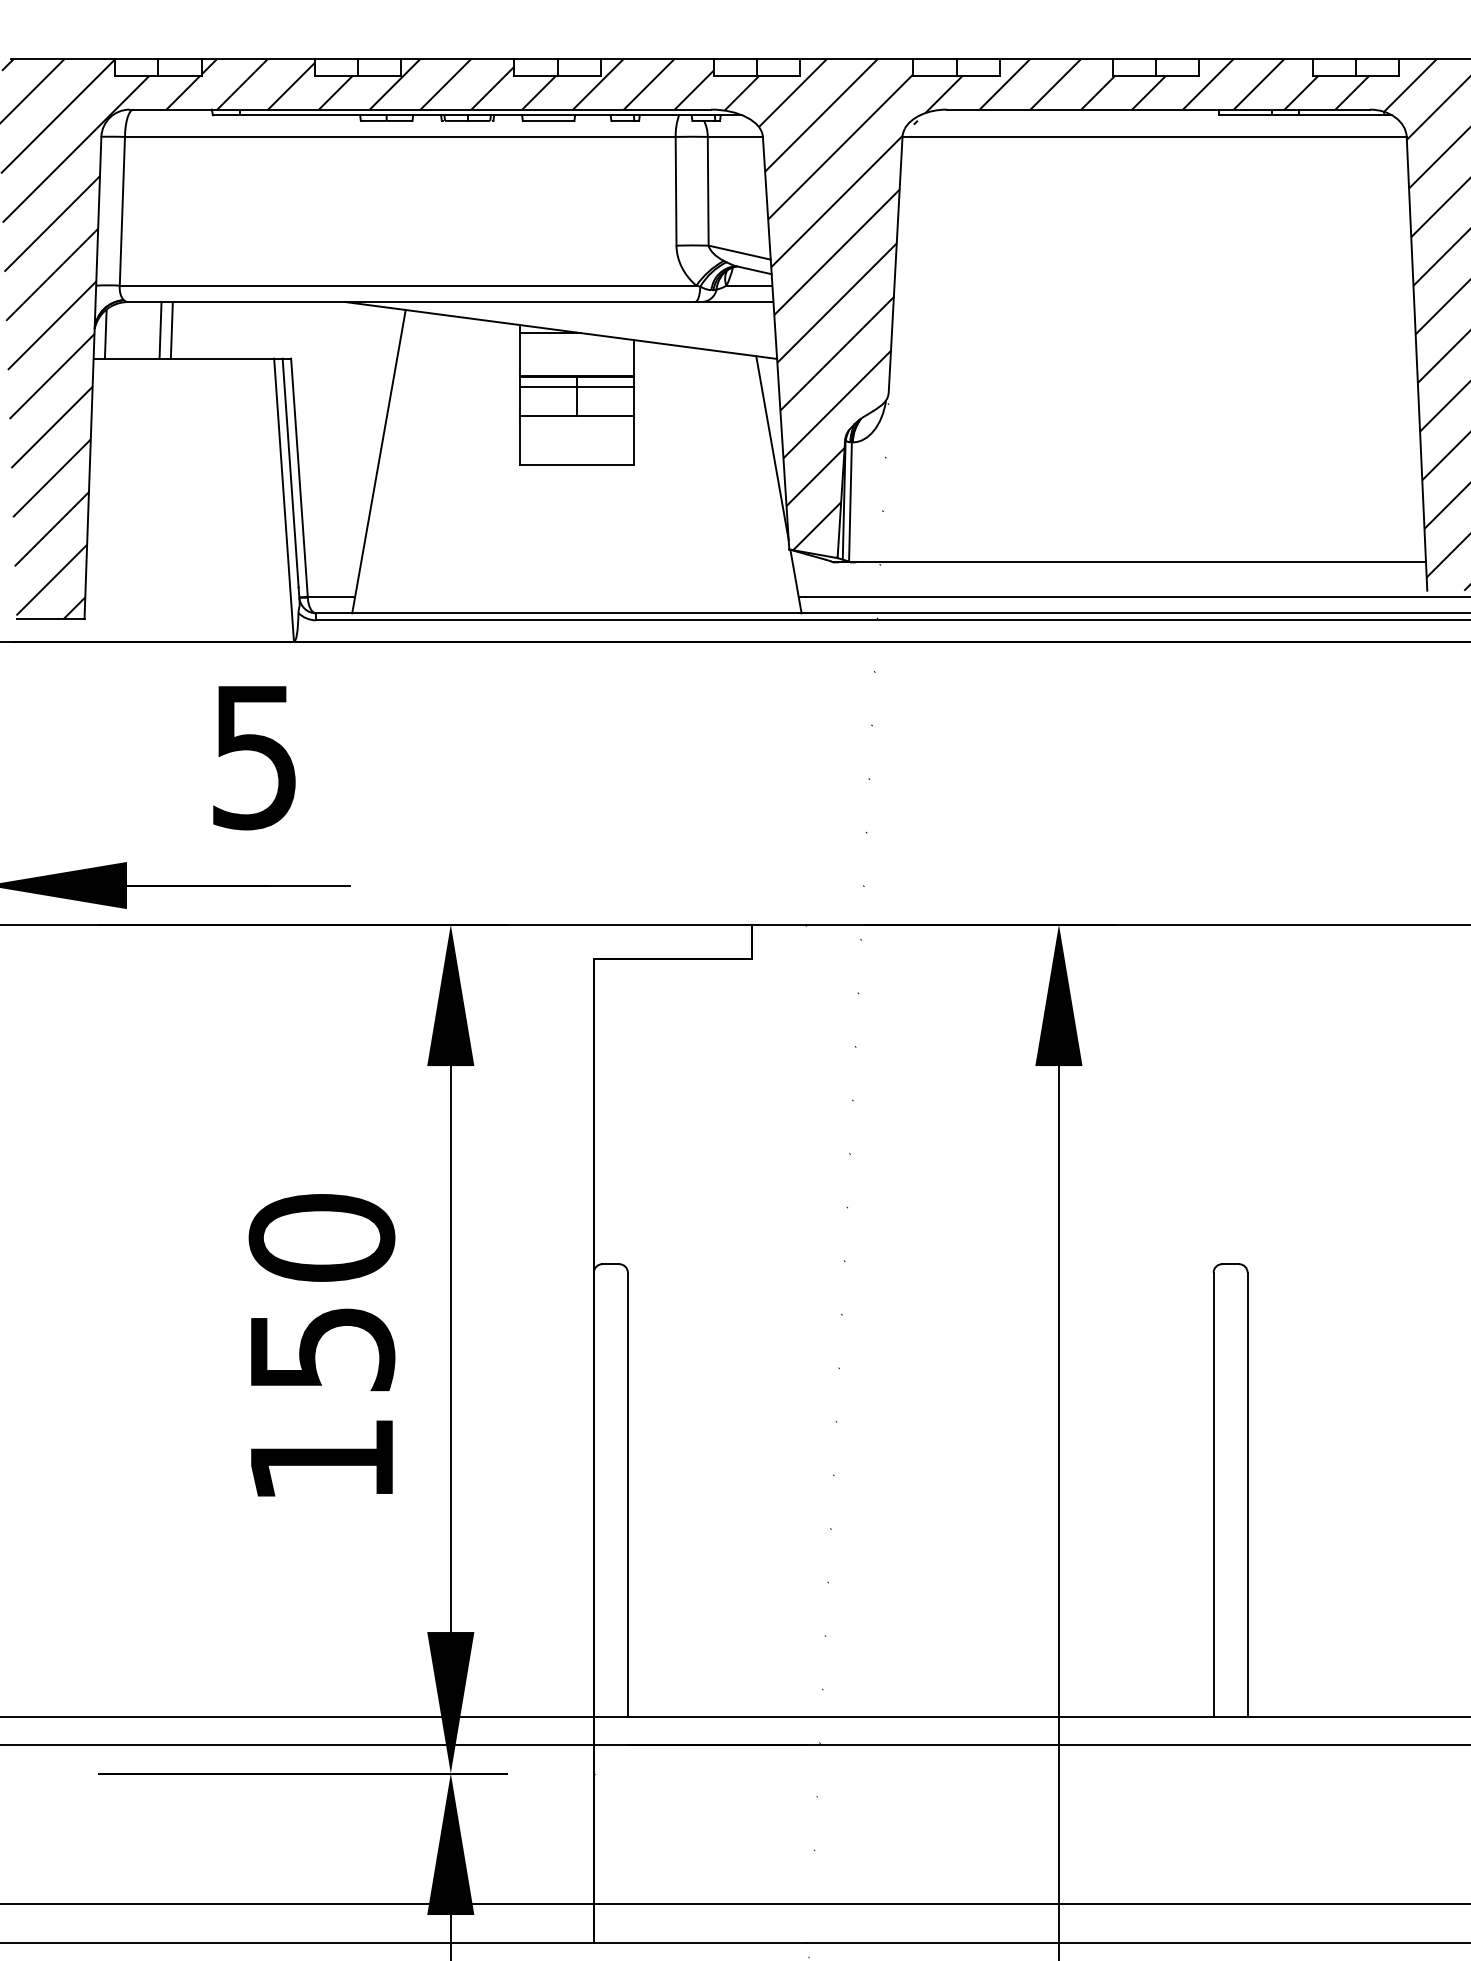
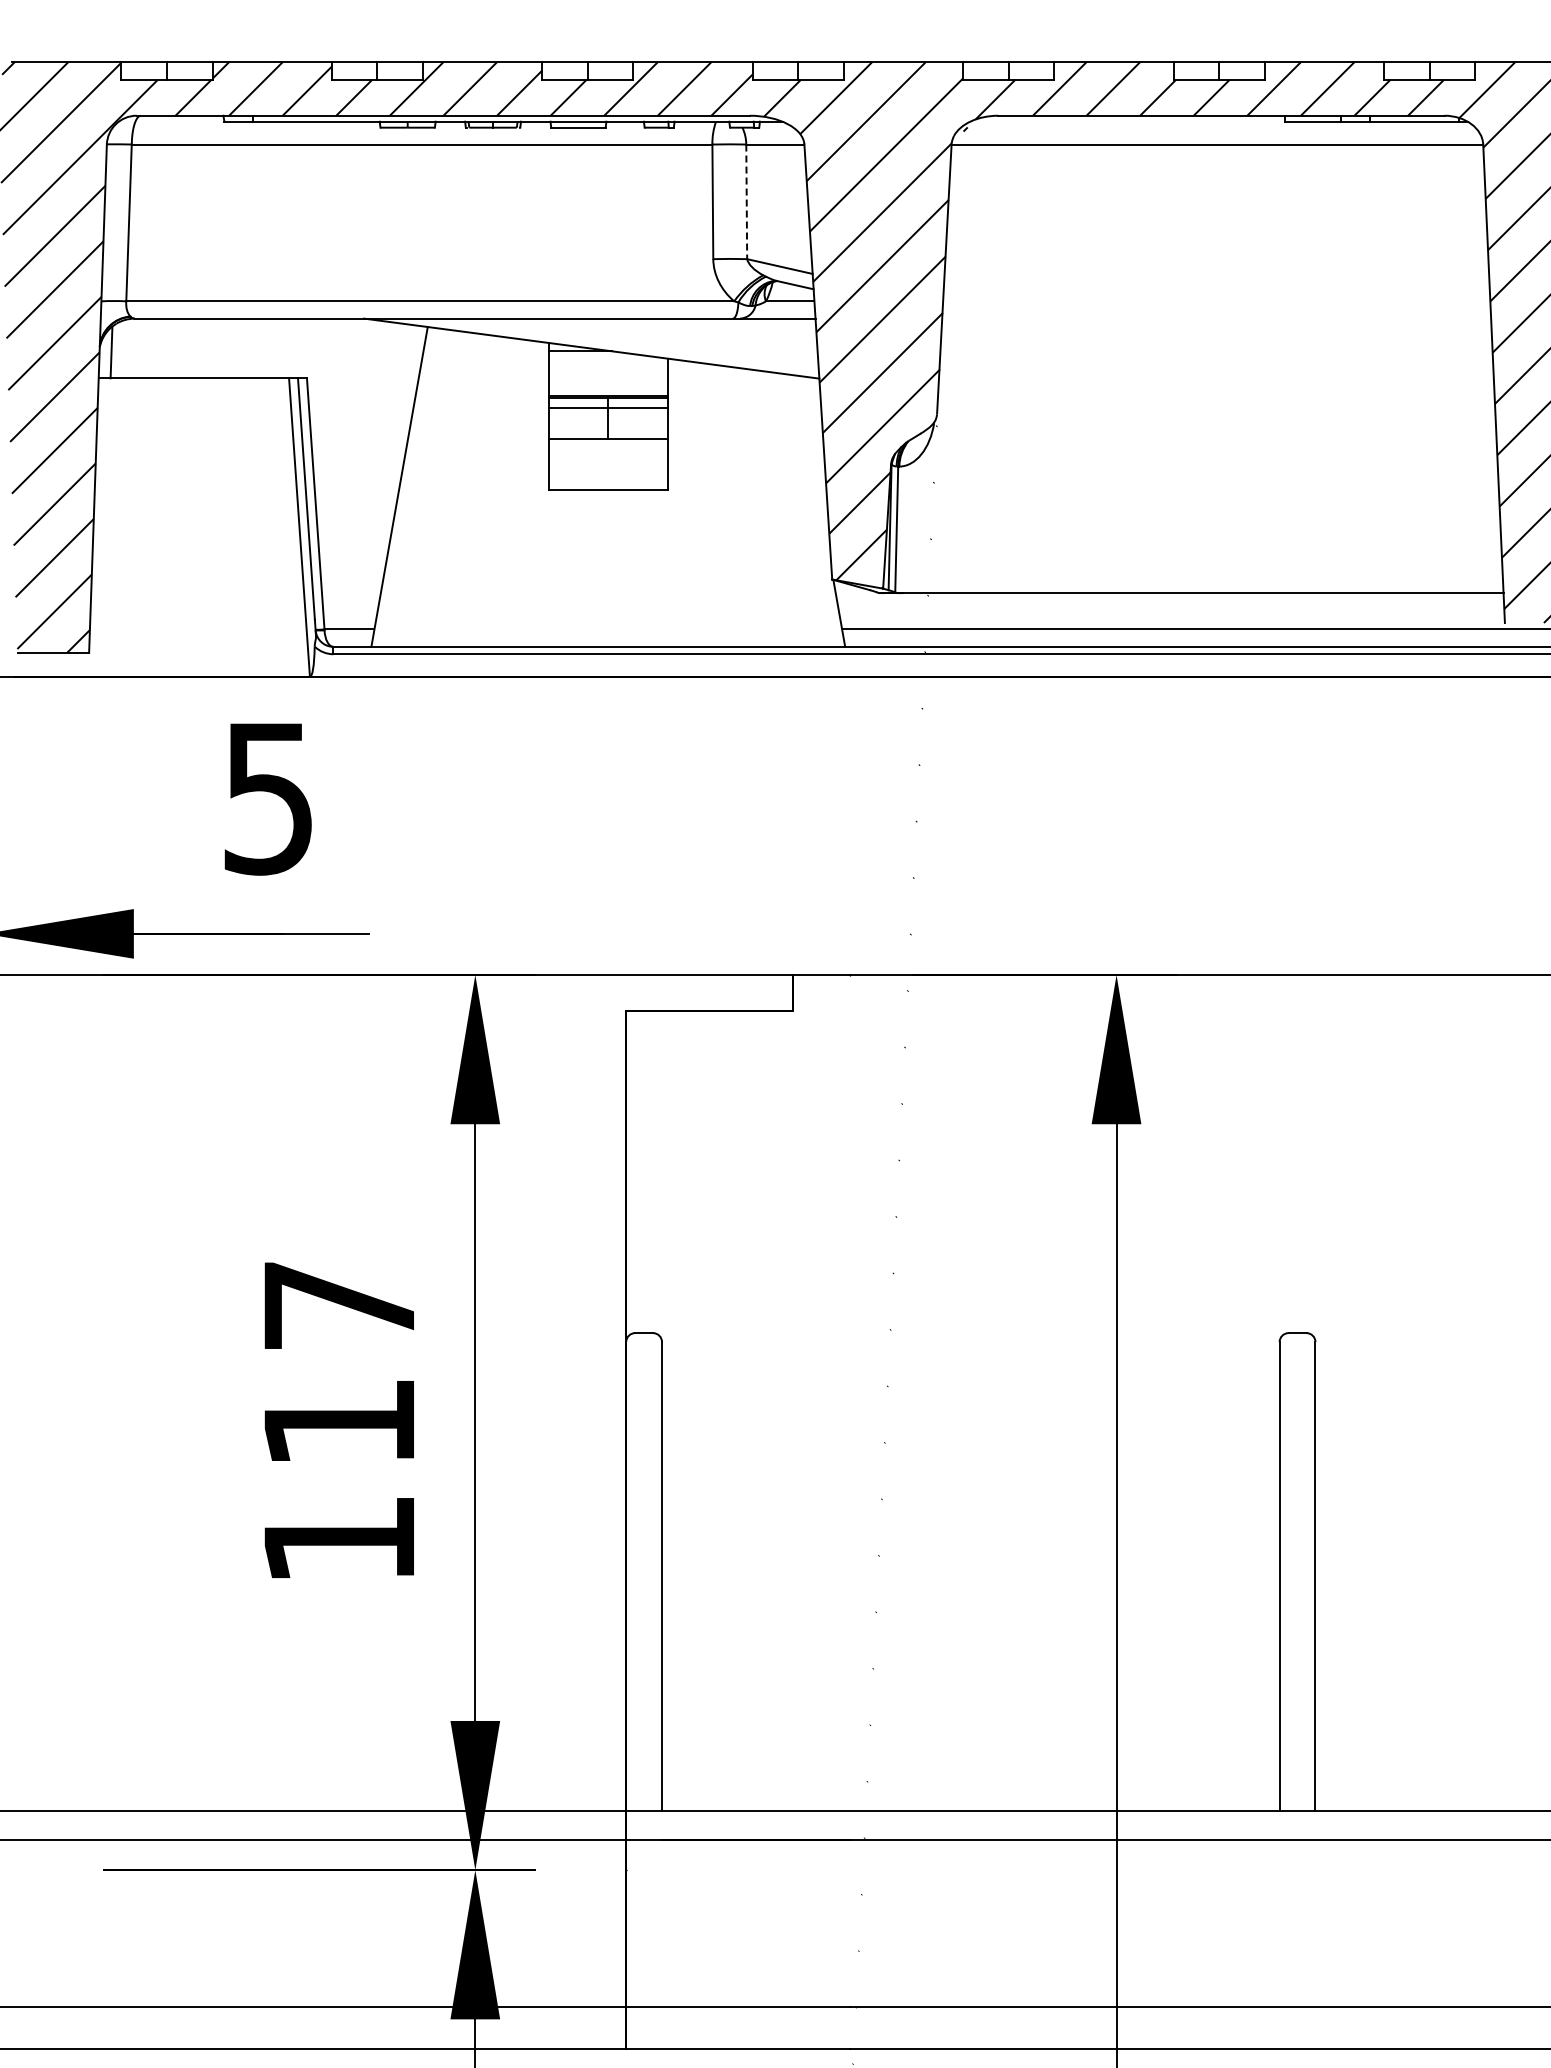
line: (707, 191) -> (746, 202), solid -> dashed
line: (160, 330) -> (169, 348), removed
line: (172, 330) -> (181, 348), removed
line: (772, 447) -> (814, 472), removed
text: (321, 1292) -> (339, 1362), 150 -> 117

